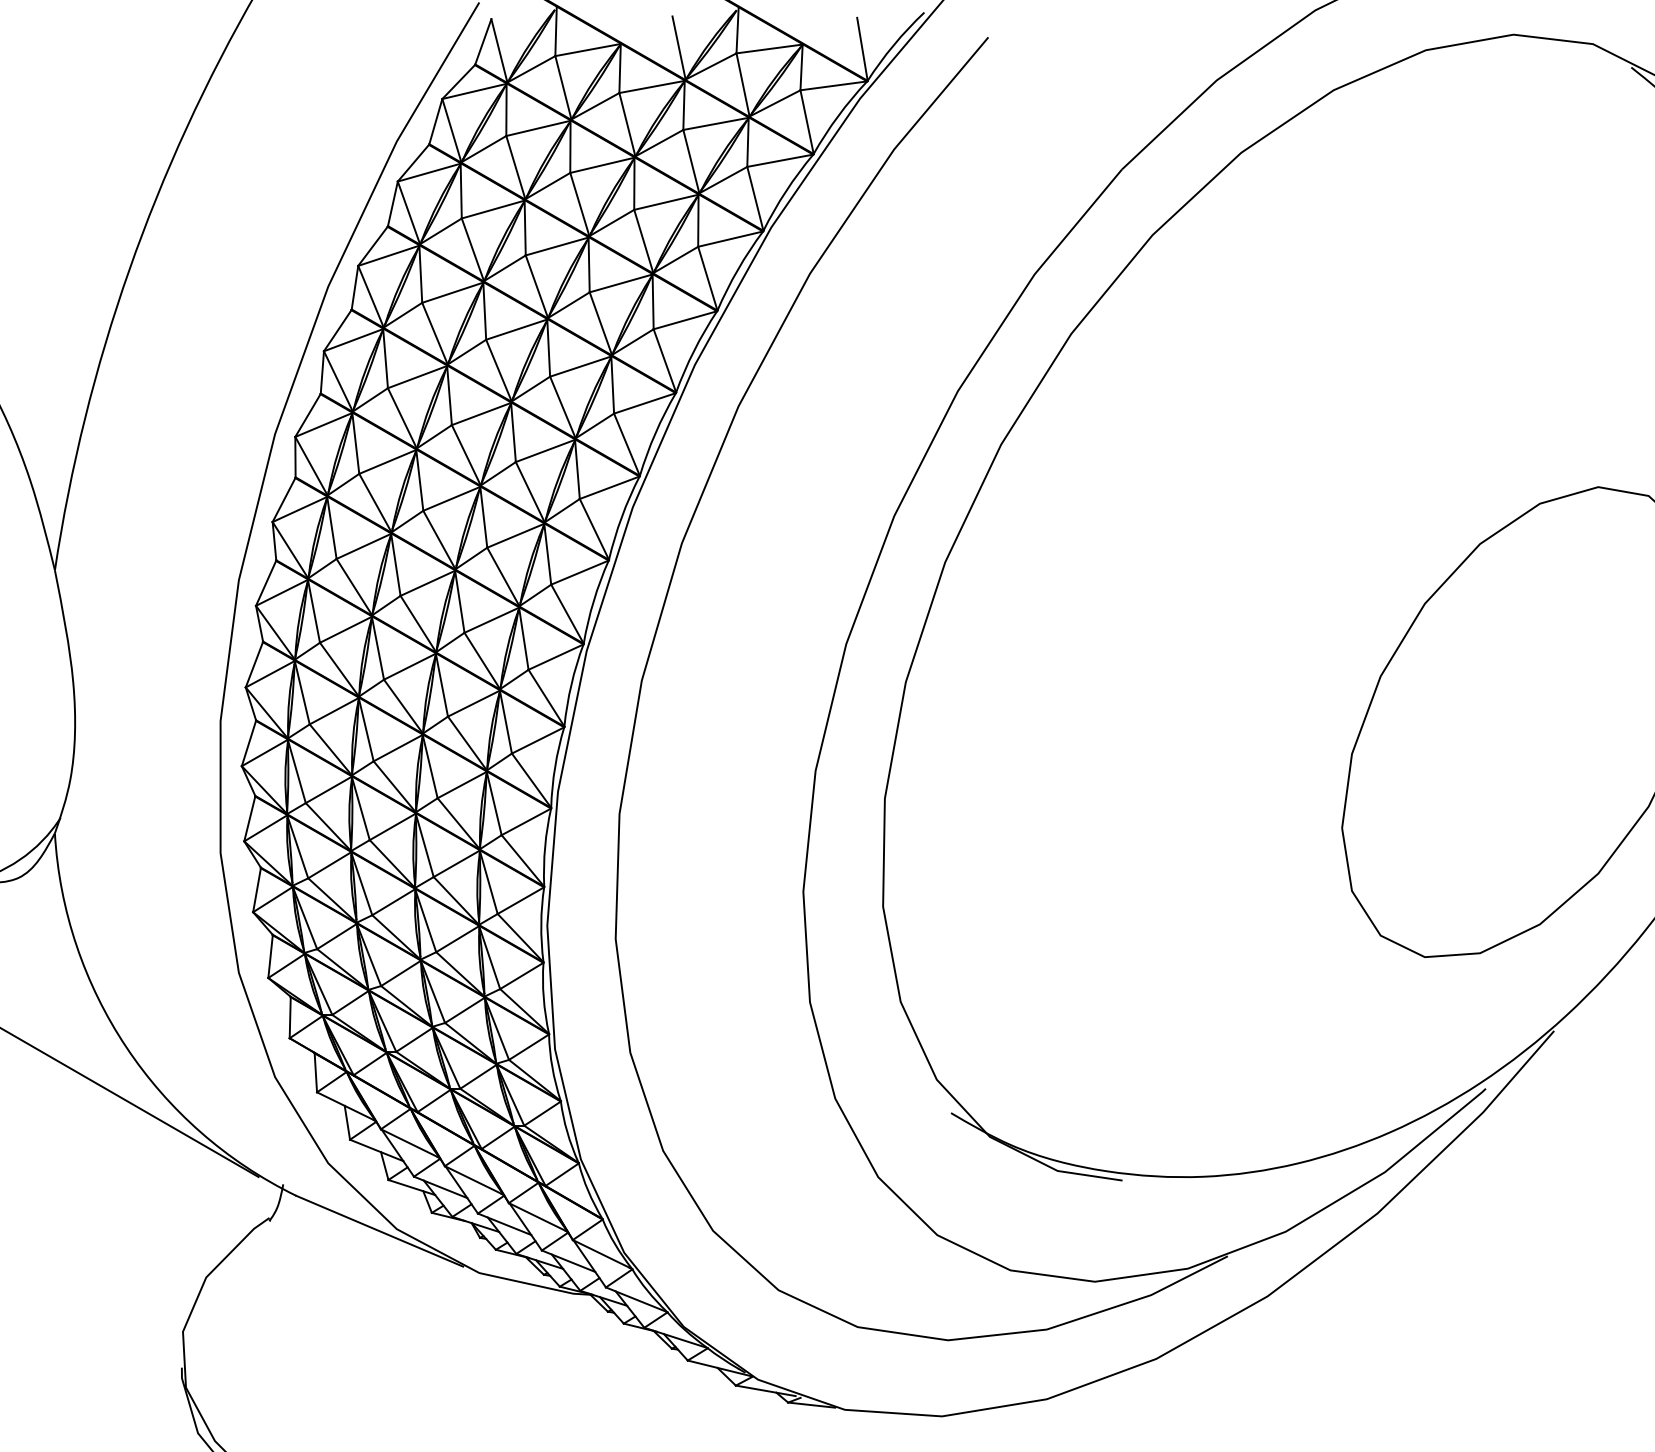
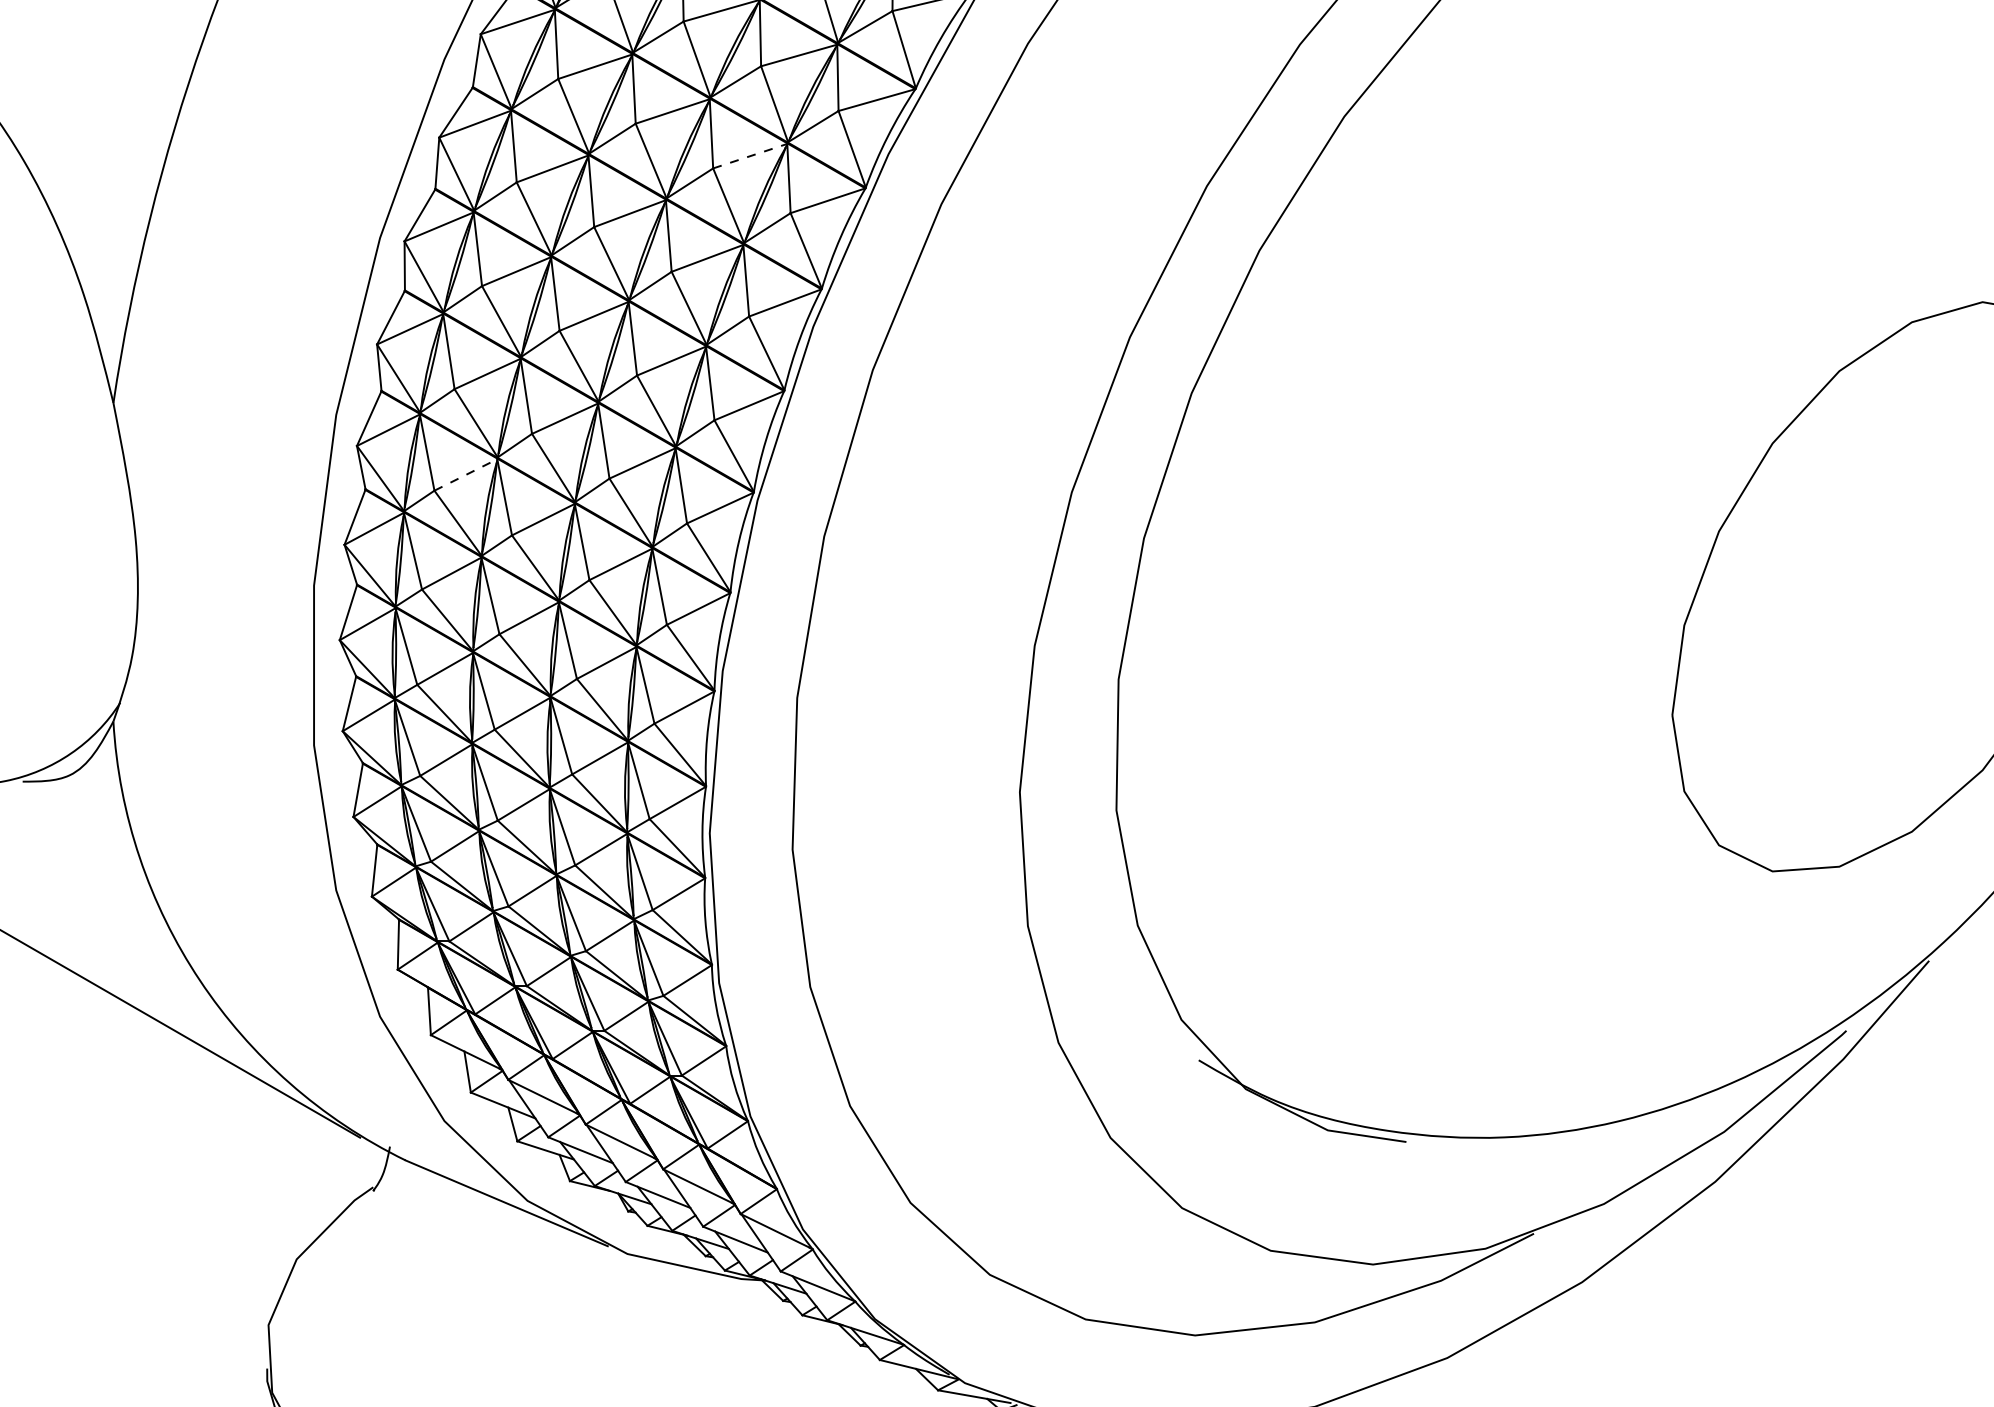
line: (581, 366) -> (751, 156), solid -> dashed
line: (346, 629) -> (466, 474), solid -> dashed

